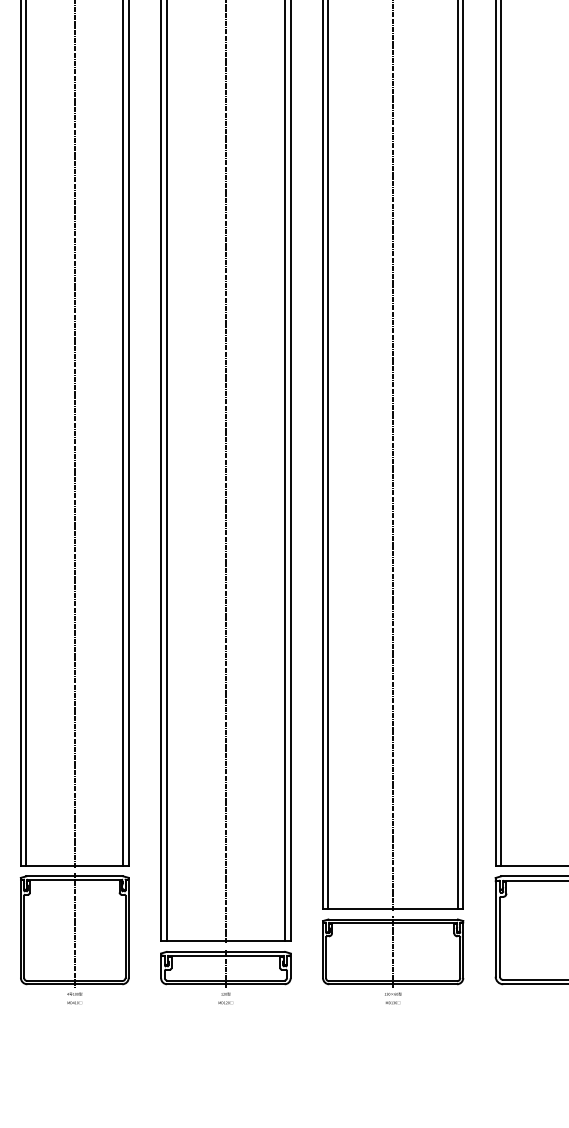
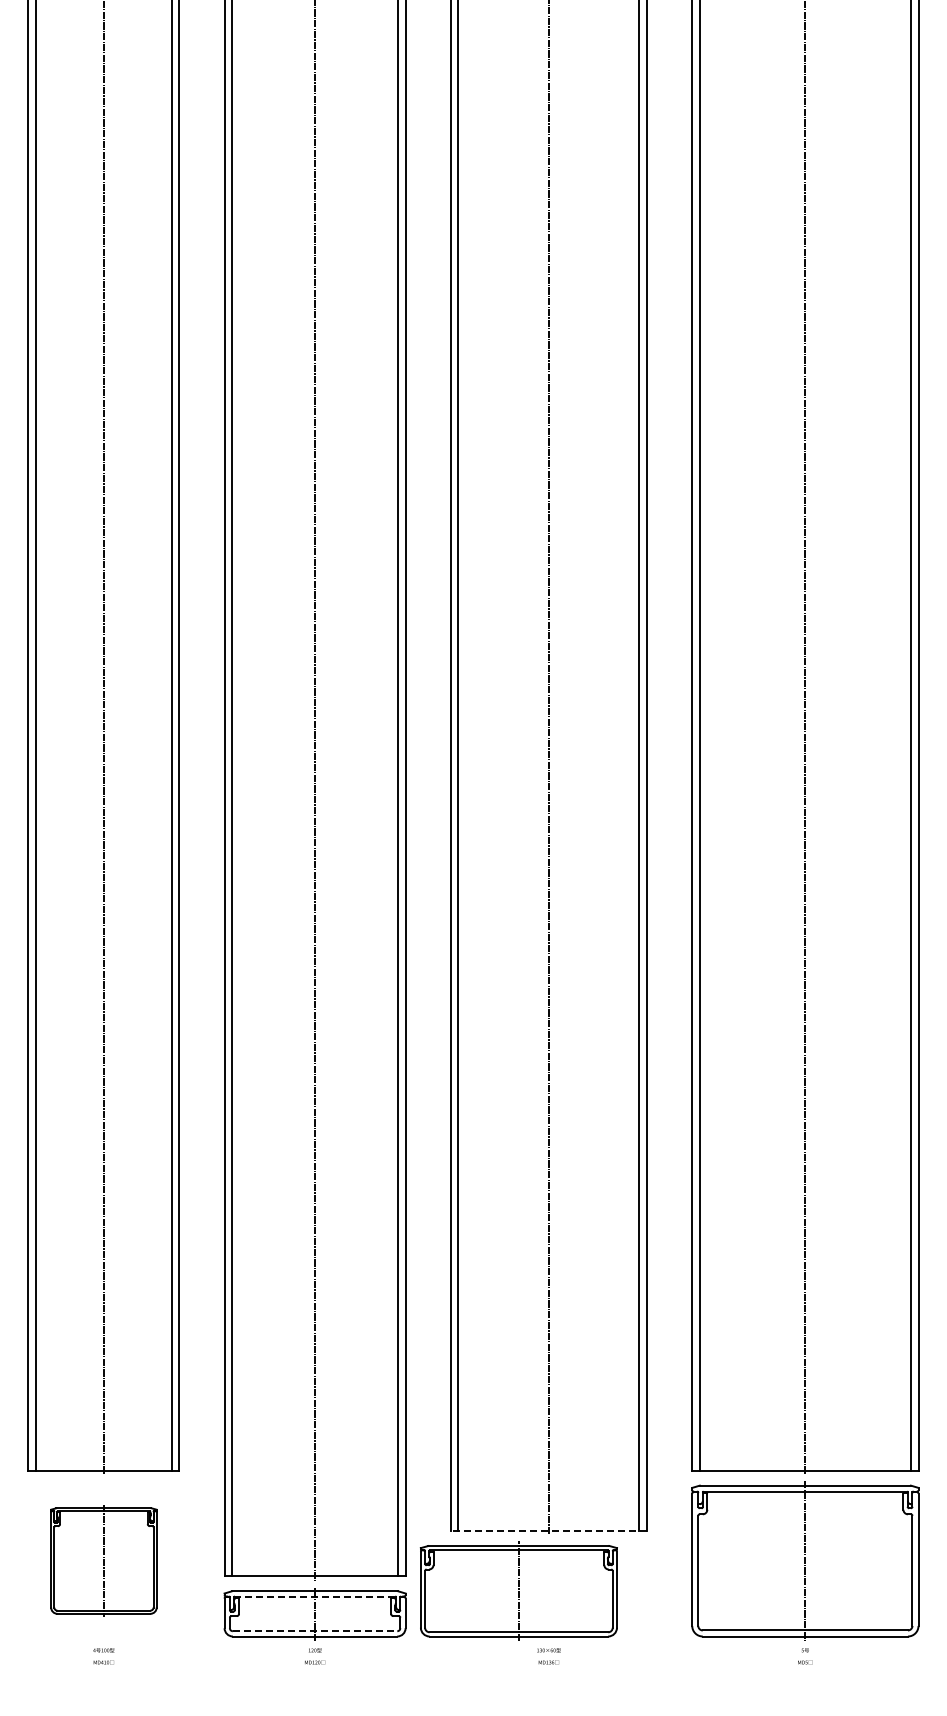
line: (392, 908) -> (548, 1530), solid -> dashed
part: (74, 929) -> (103, 1560), size x0.7
part: (392, 951) -> (518, 1590), moved
line: (225, 955) -> (314, 1596), solid -> dashed
line: (226, 980) -> (315, 1631), solid -> dashed

